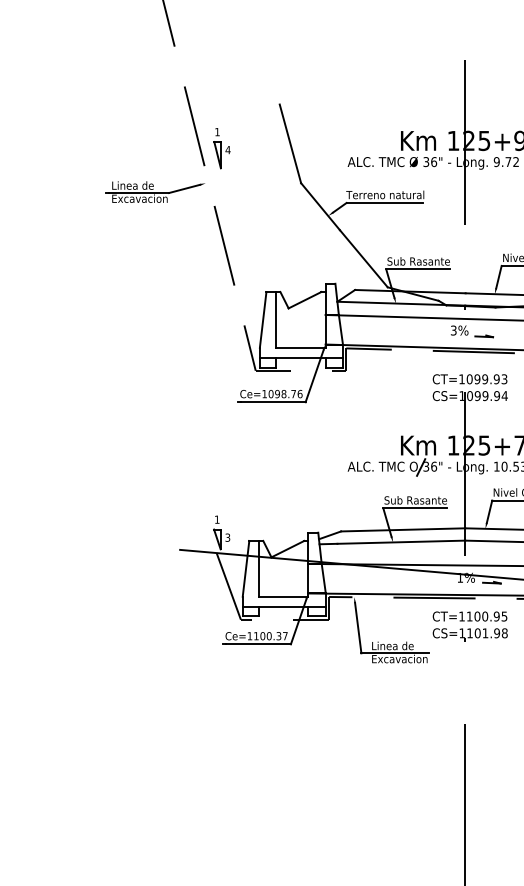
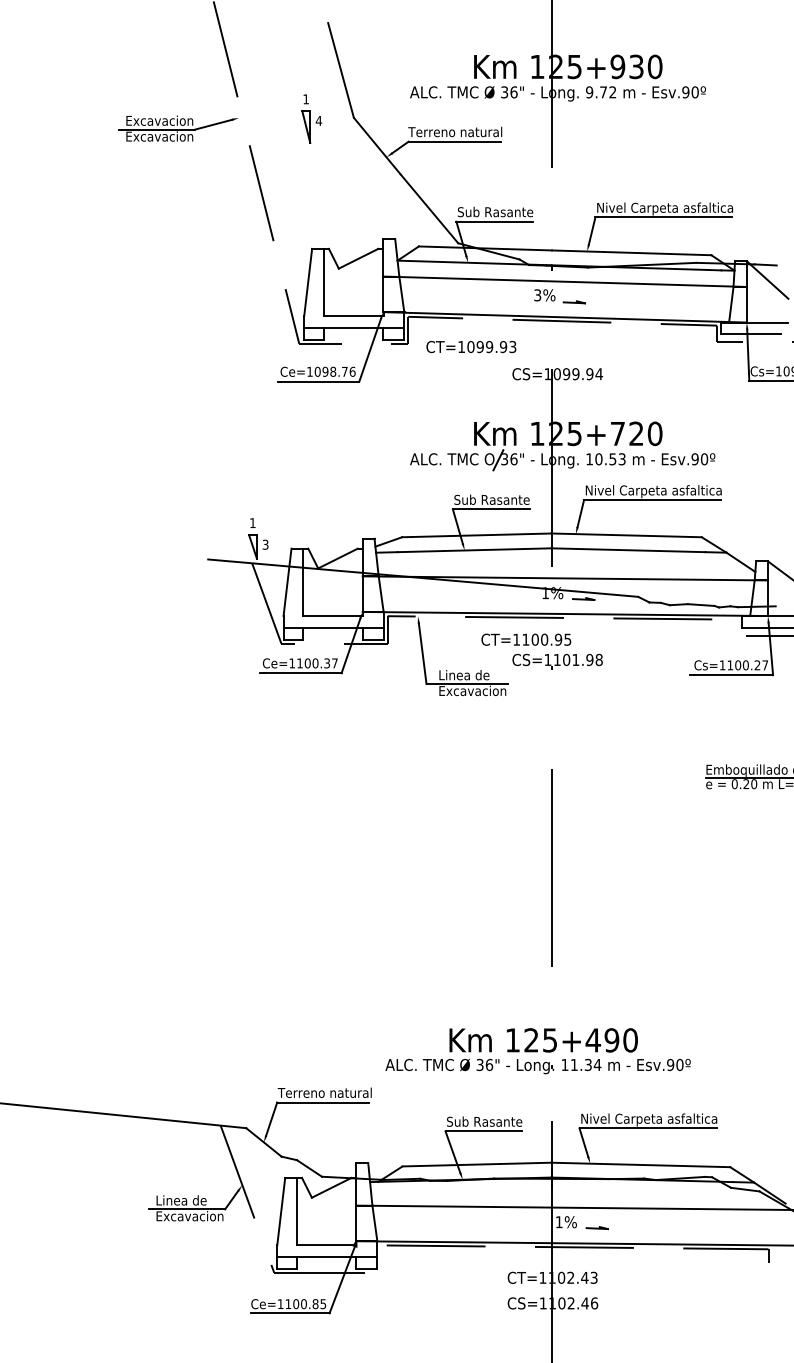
part: (221, 148) -> (311, 118), moved
text: (140, 185) -> (160, 120), Linea de -> Excavacion
text: (470, 379) -> (471, 347), moved
text: (470, 616) -> (526, 639), moved

